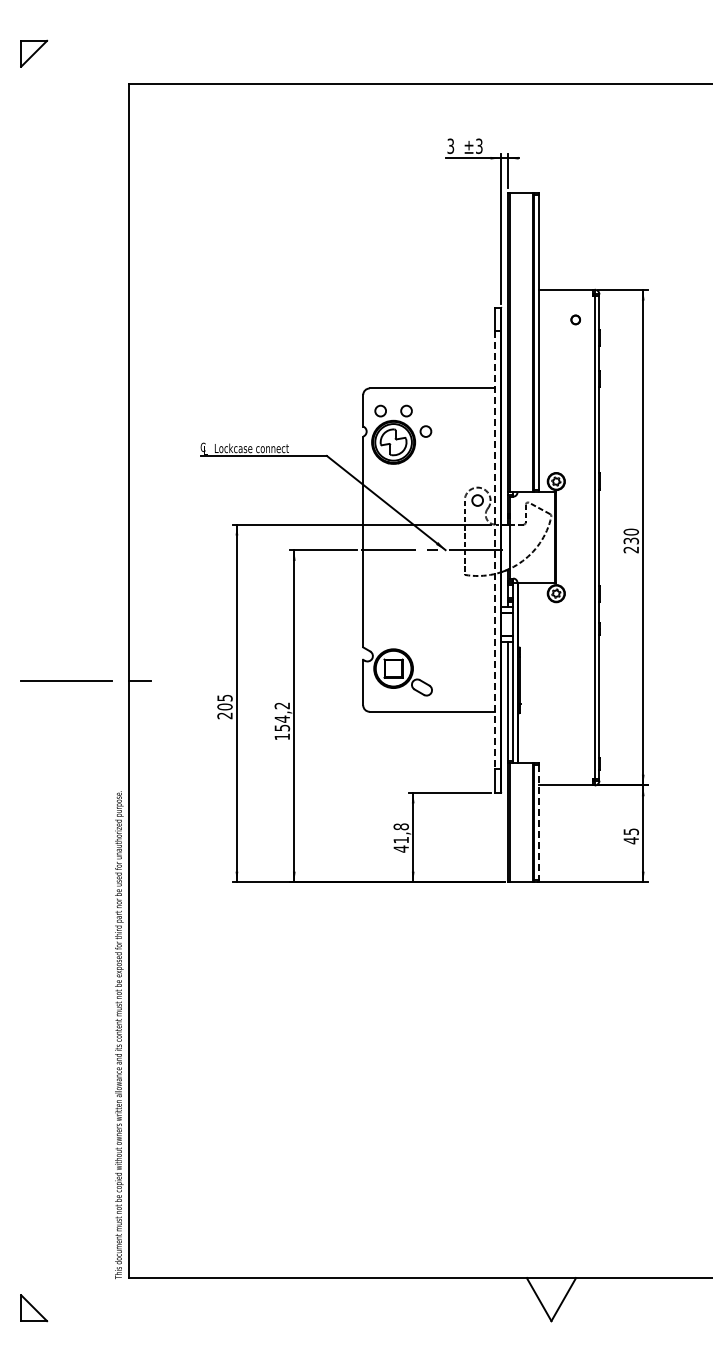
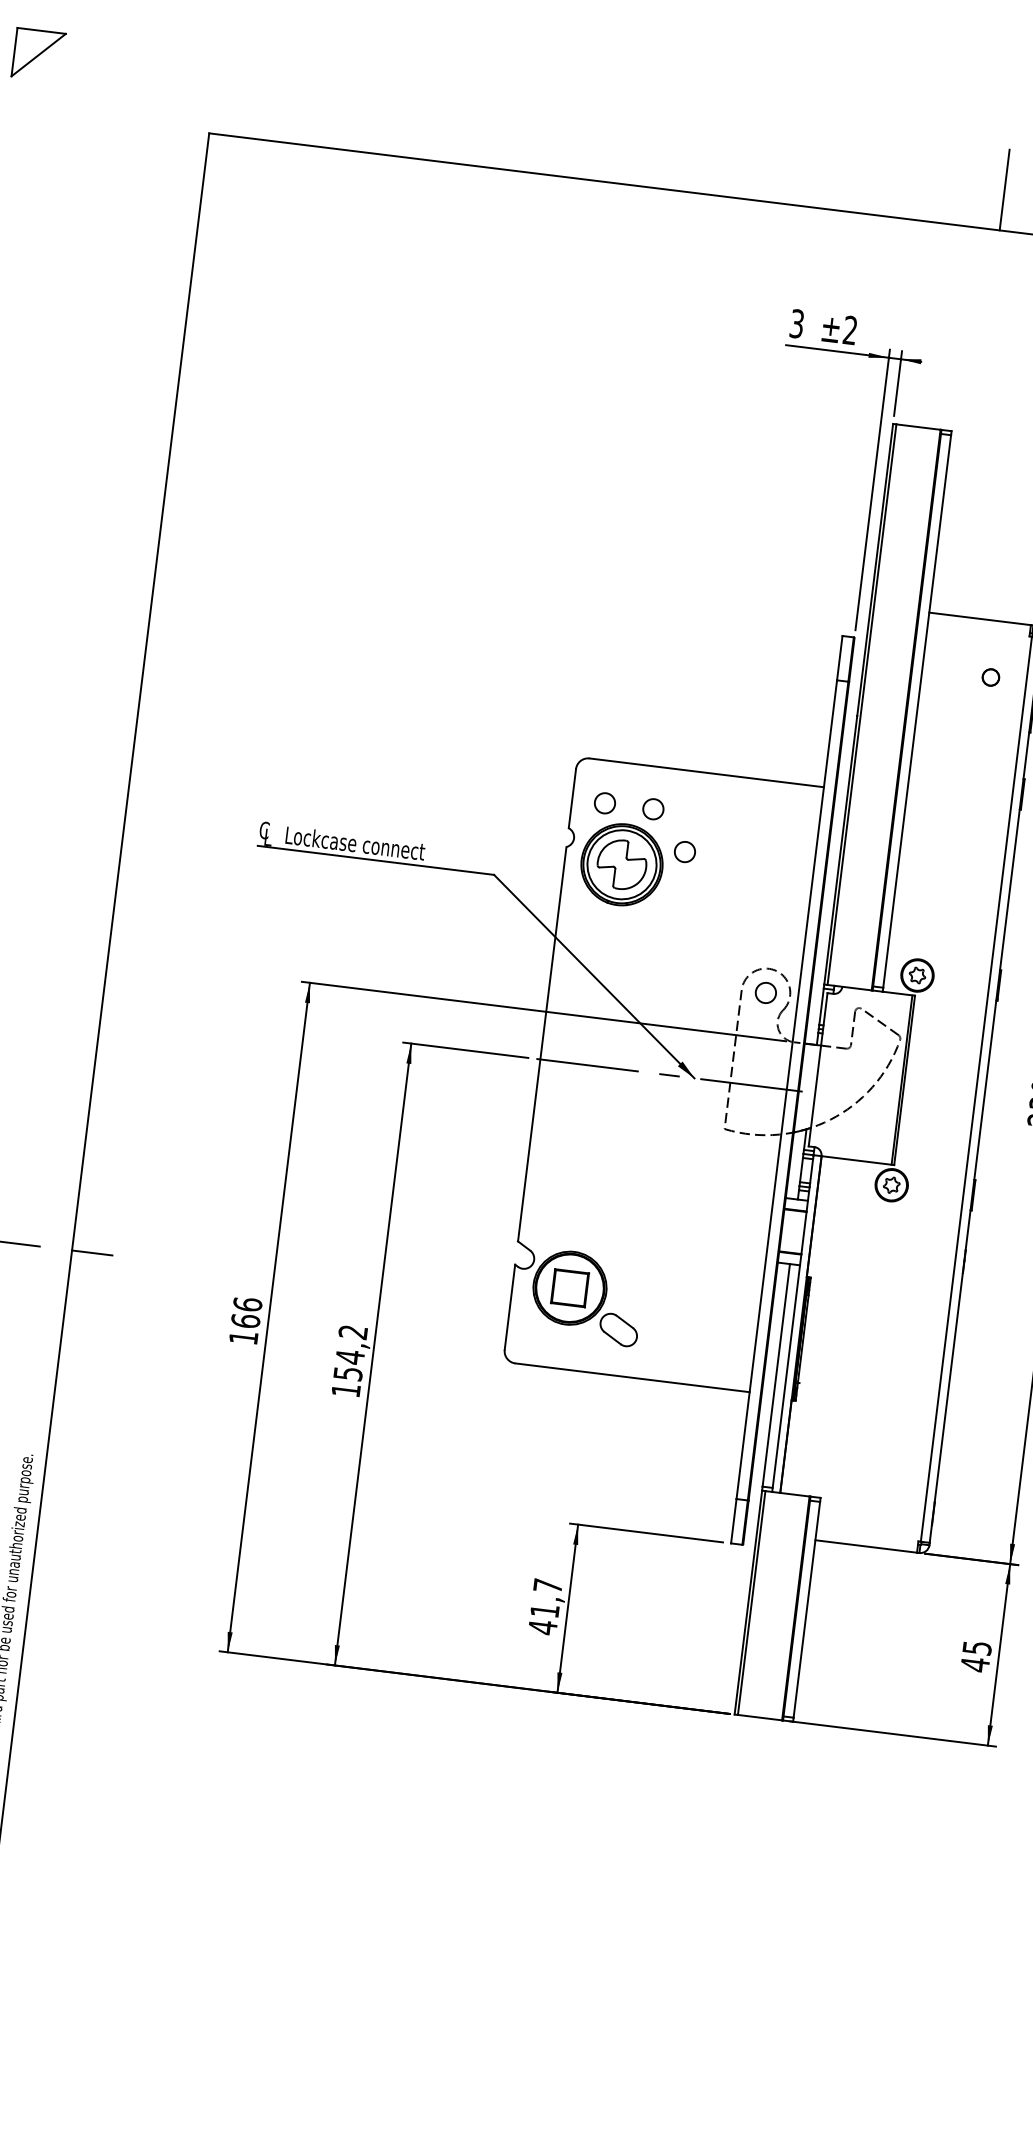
line: (551, 61) -> (1004, 188), added
text: (479, 146) -> (850, 330), ±3 -> ±2
line: (494, 550) -> (785, 1090), dashed -> solid
text: (224, 706) -> (244, 1320), 205 -> 166
line: (539, 822) -> (807, 1609), dashed -> solid
text: (400, 826) -> (546, 1585), 41,8 -> 41,7

